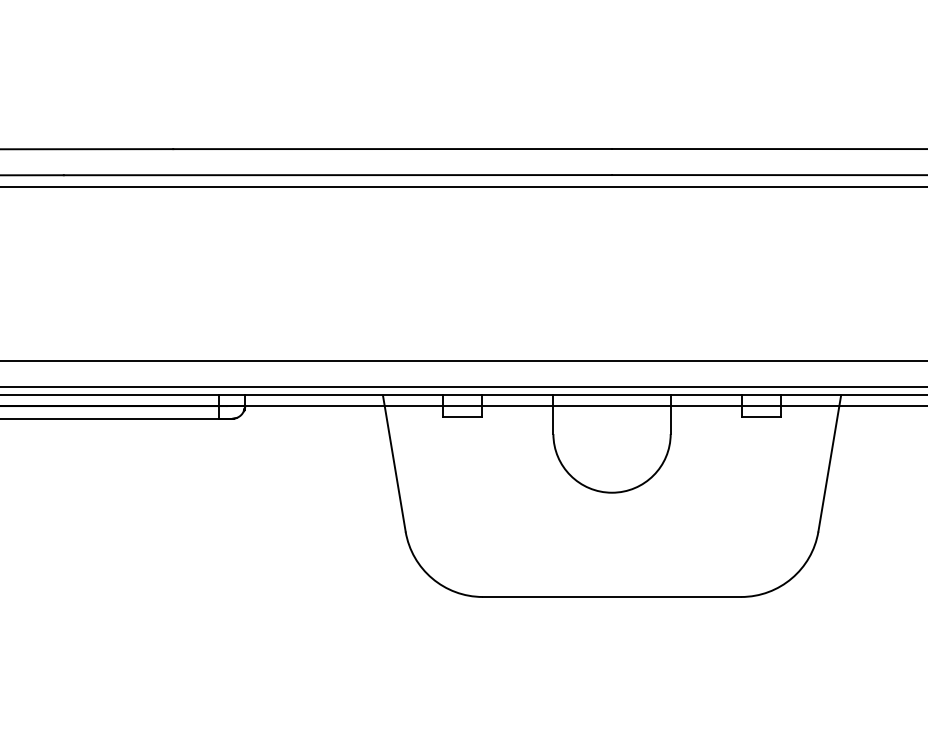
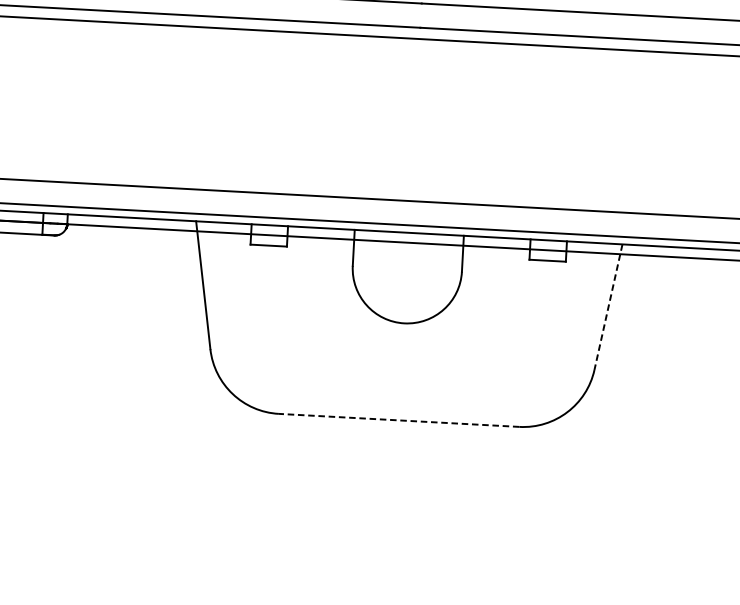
line: (829, 464) -> (608, 308), solid -> dashed
line: (611, 596) -> (398, 419), solid -> dashed

